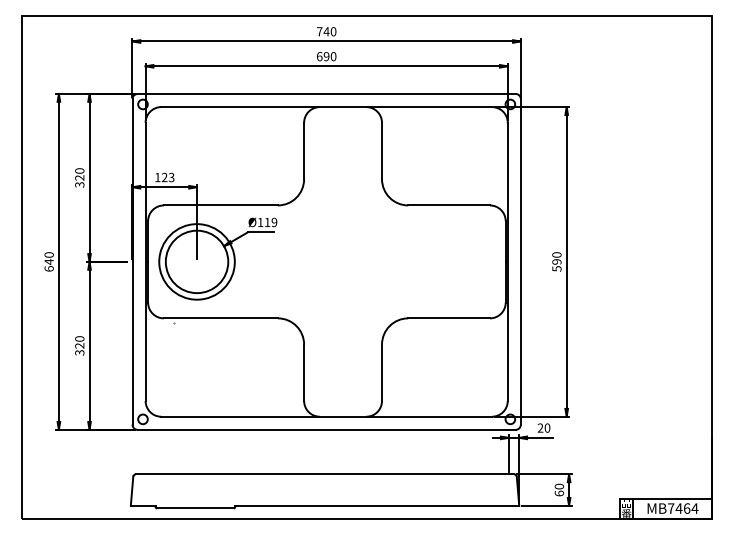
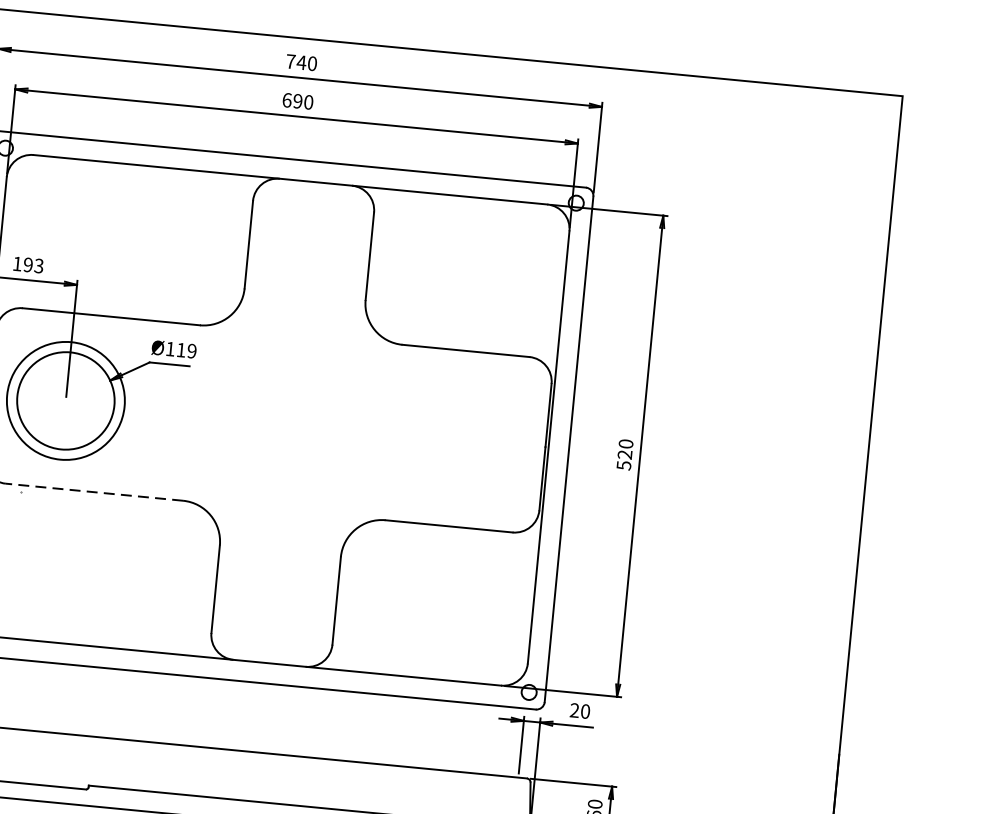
text: (164, 177) -> (27, 264), 123 -> 193
text: (557, 261) -> (625, 454), 590 -> 520
line: (220, 318) -> (93, 492), solid -> dashed

